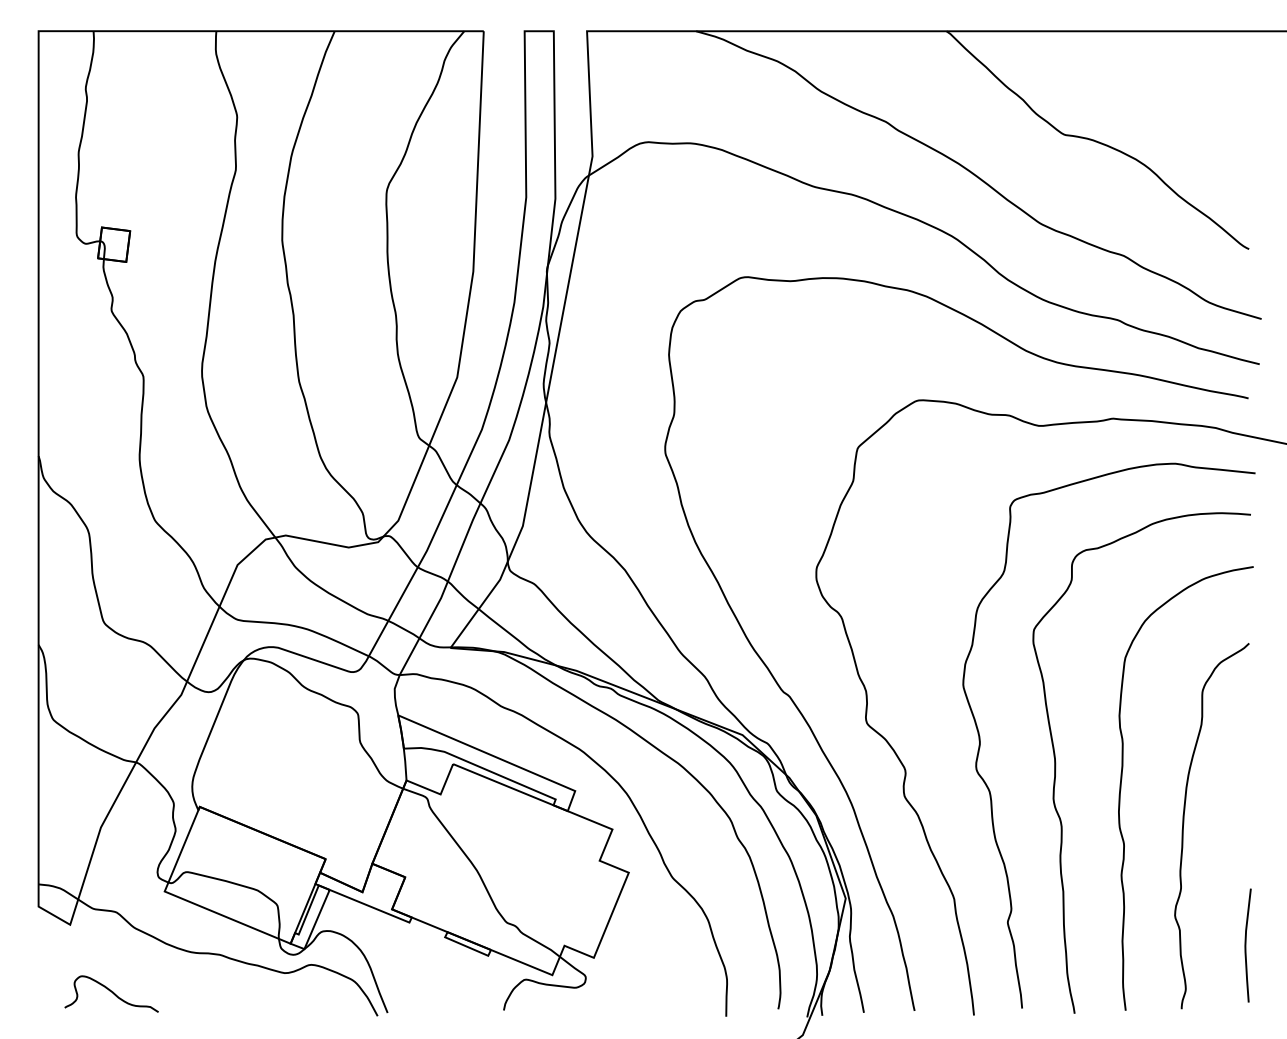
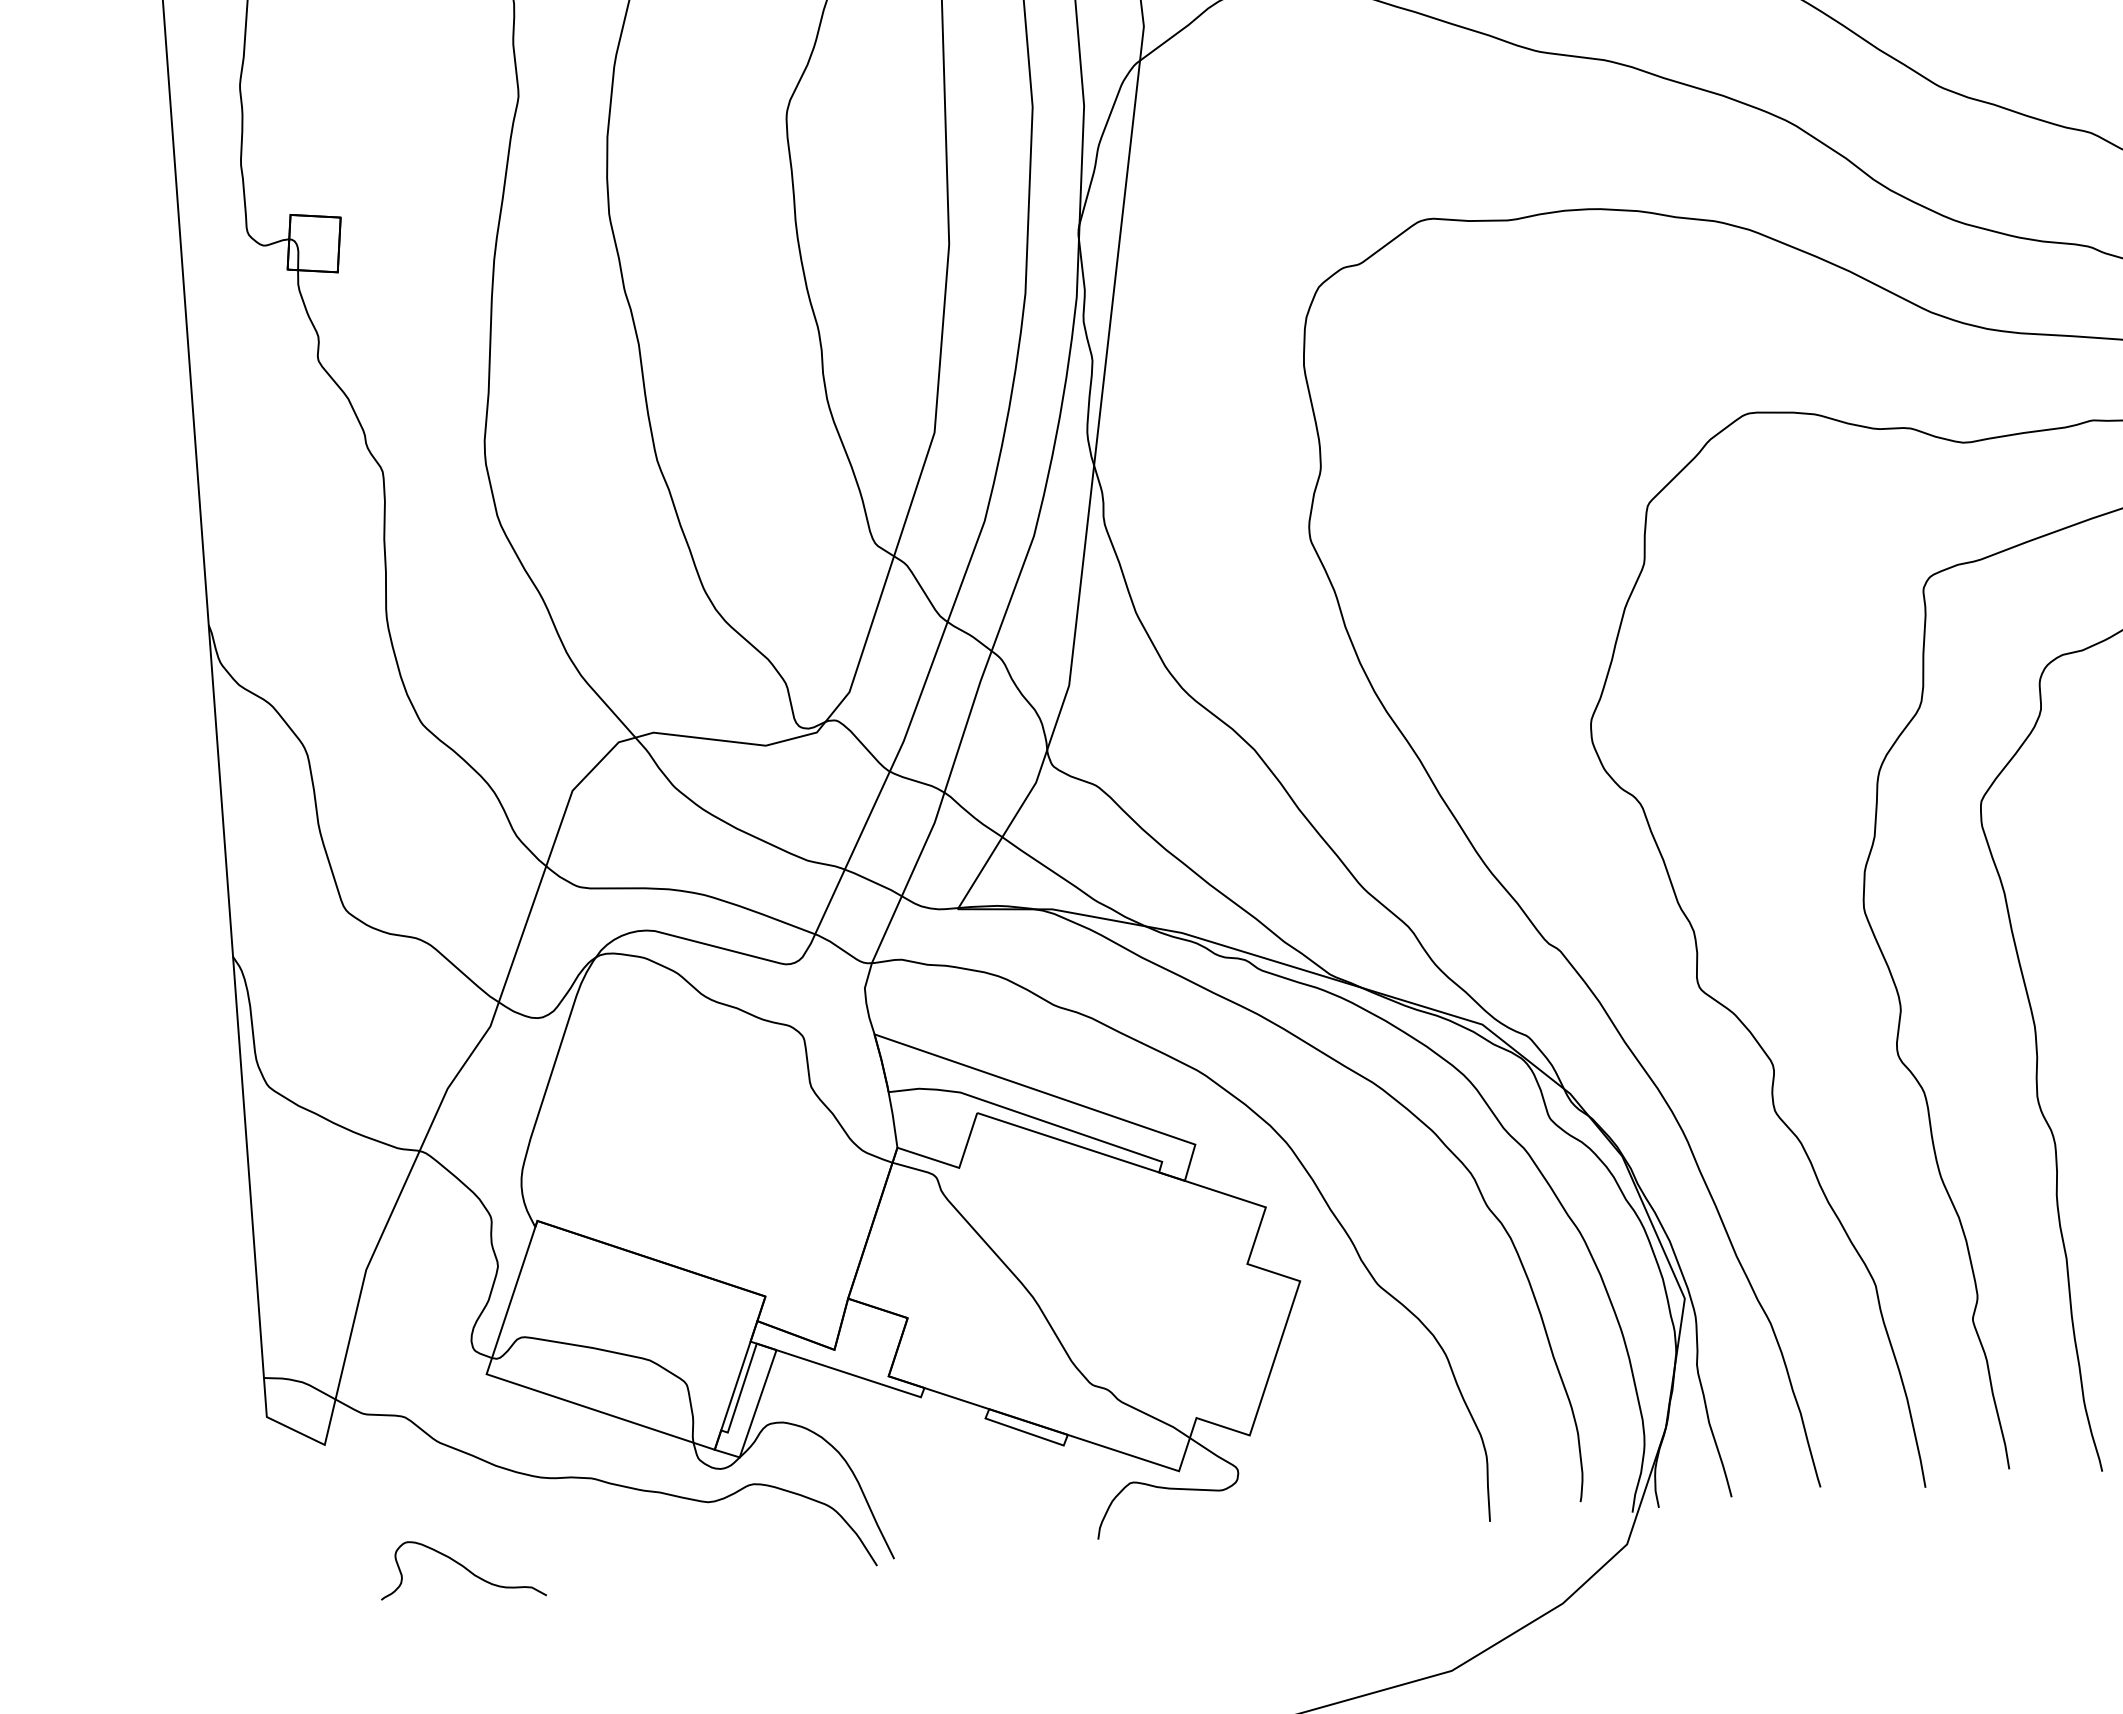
curve: (111, 992) -> (461, 1566), moved

